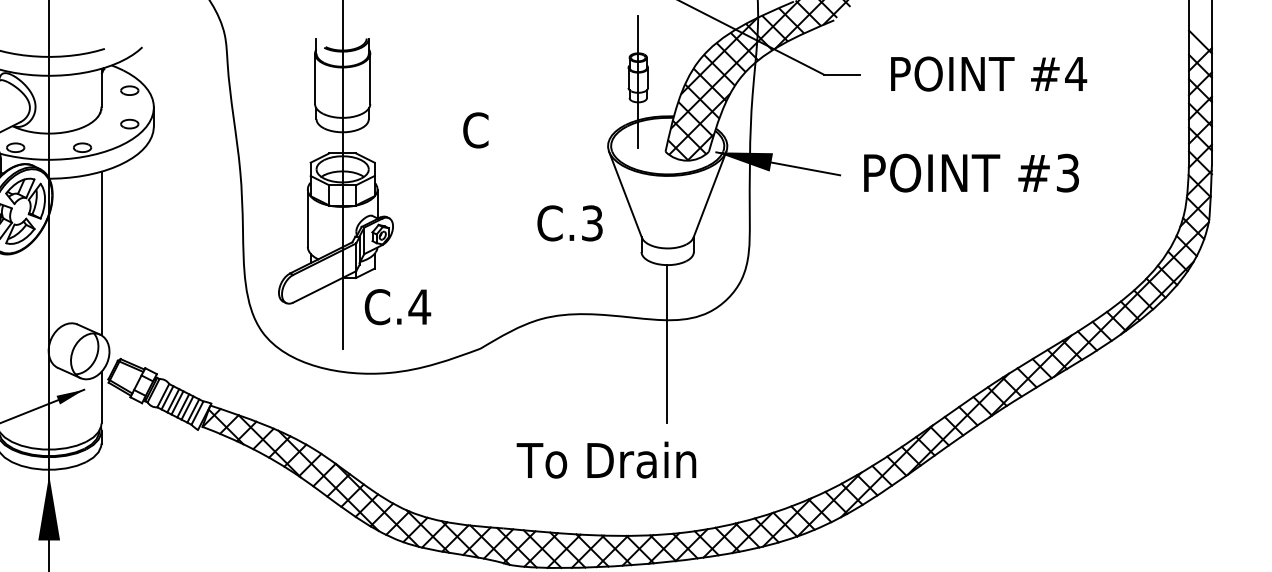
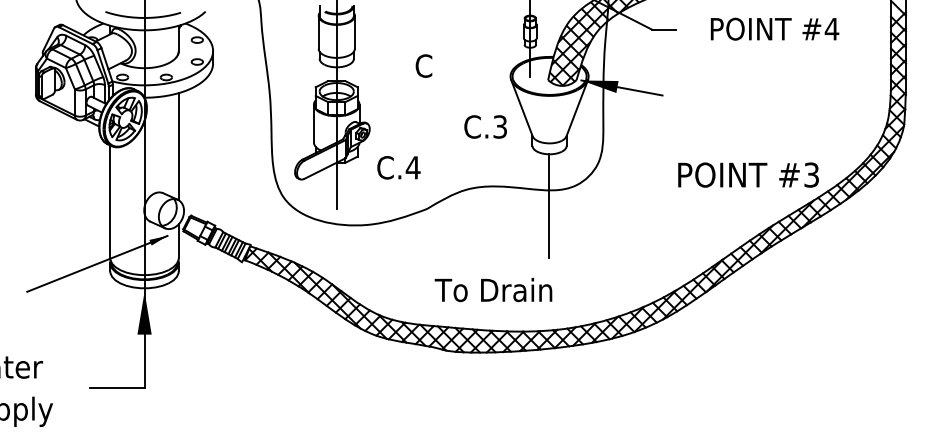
text: (988, 72) -> (774, 28), moved
text: (971, 172) -> (748, 174), moved
text: (397, 306) -> (398, 167), moved
text: (606, 460) -> (493, 290), moved

